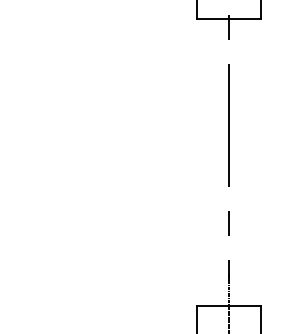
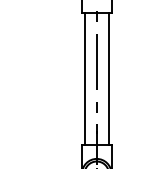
line: (202, 161) -> (84, 78), added
line: (254, 161) -> (108, 78), added

